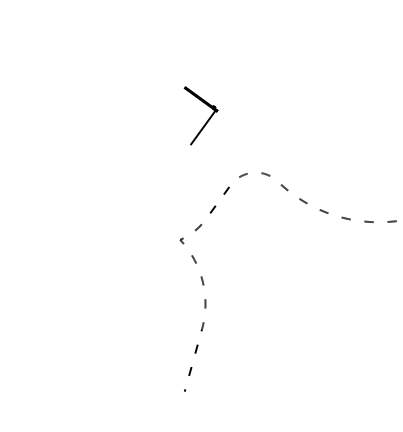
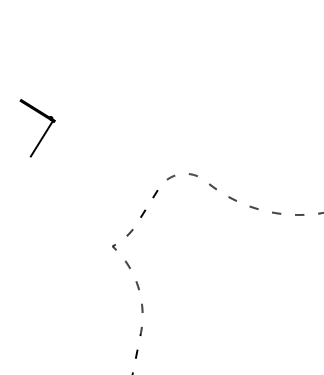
part: (206, 121) -> (44, 132), moved

